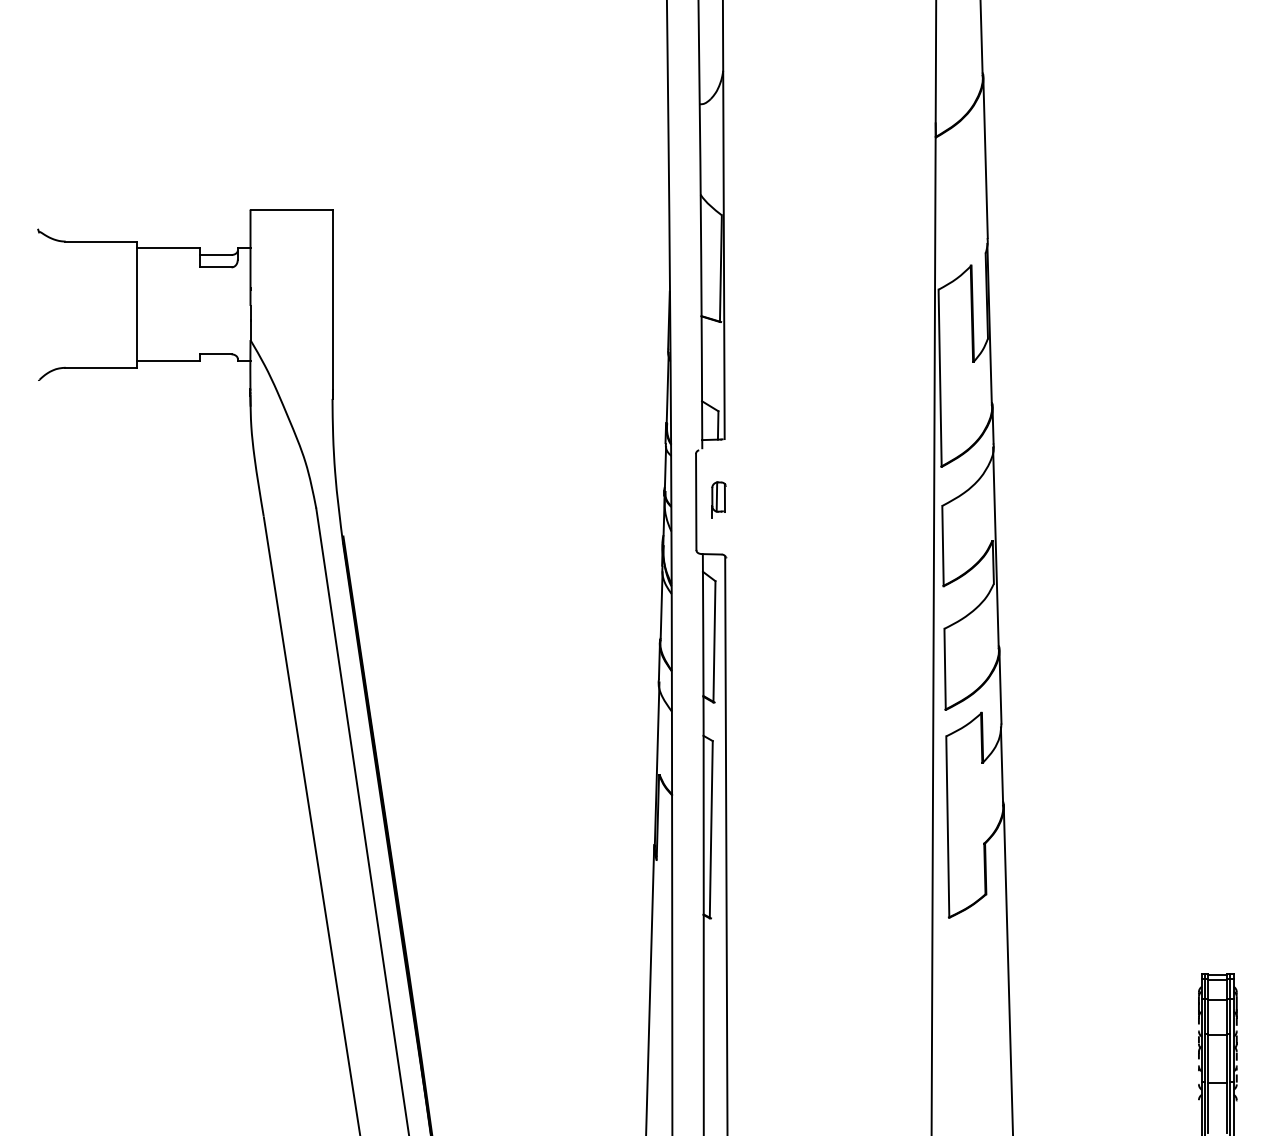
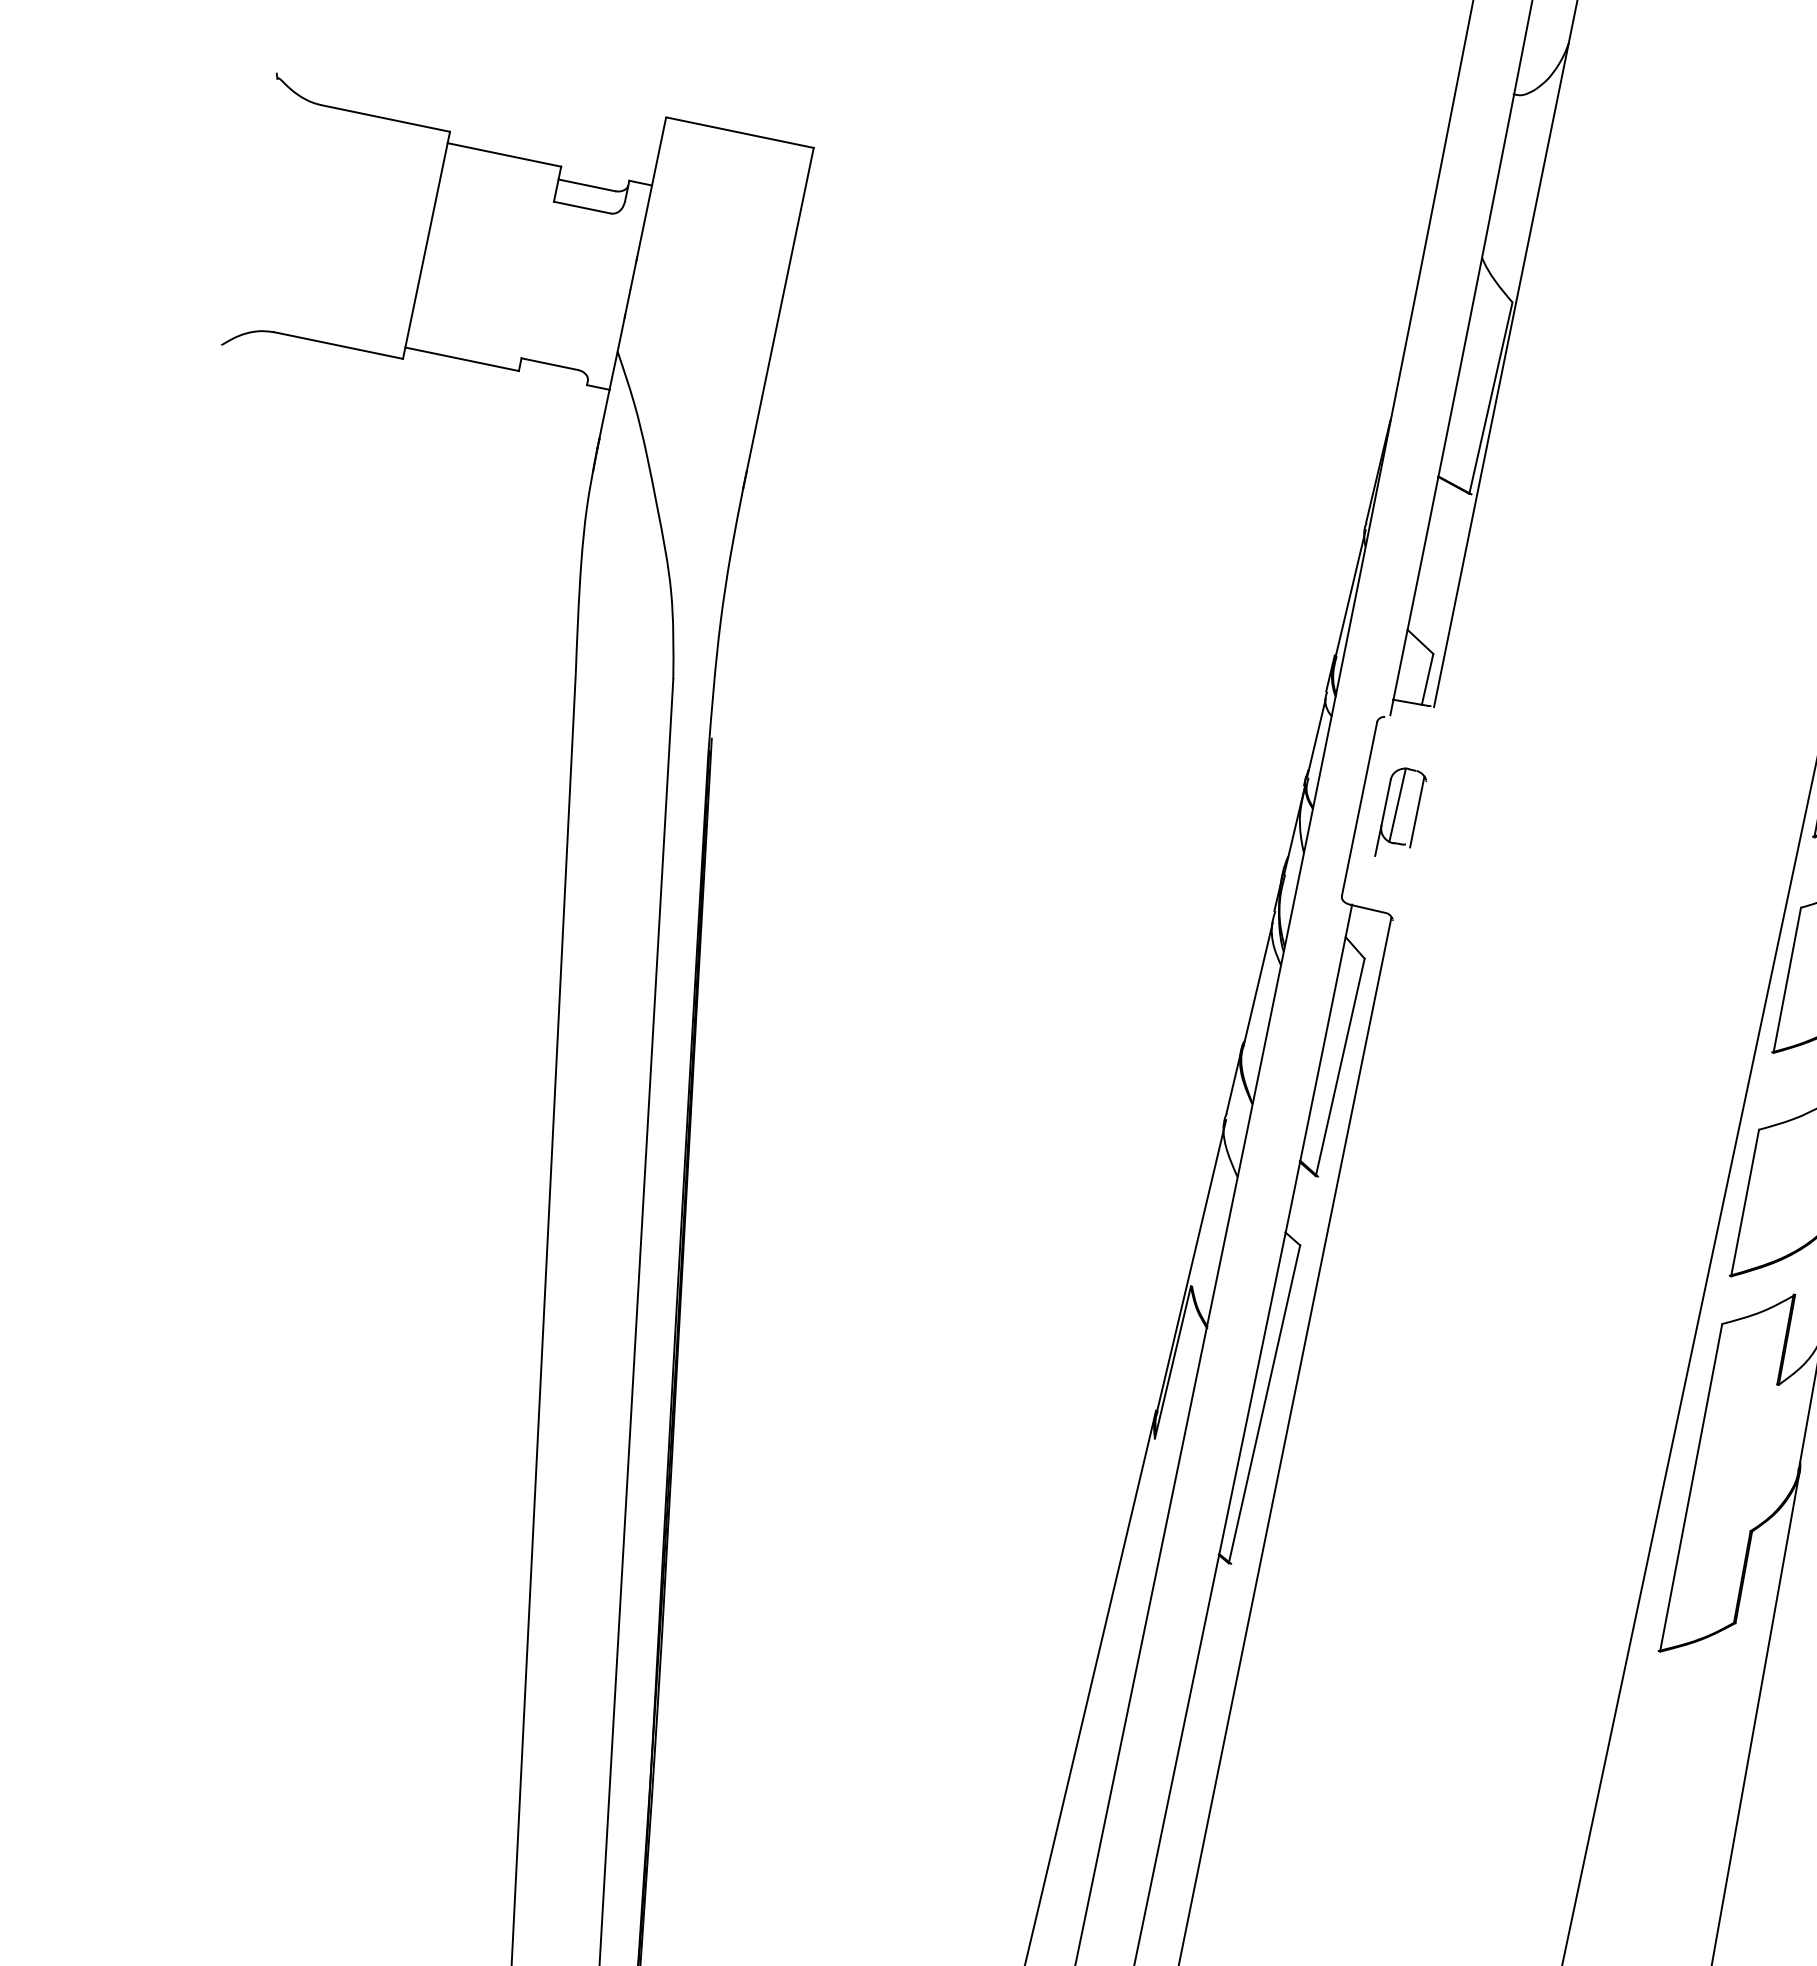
part: (718, 499) -> (1400, 812), size x1.4

